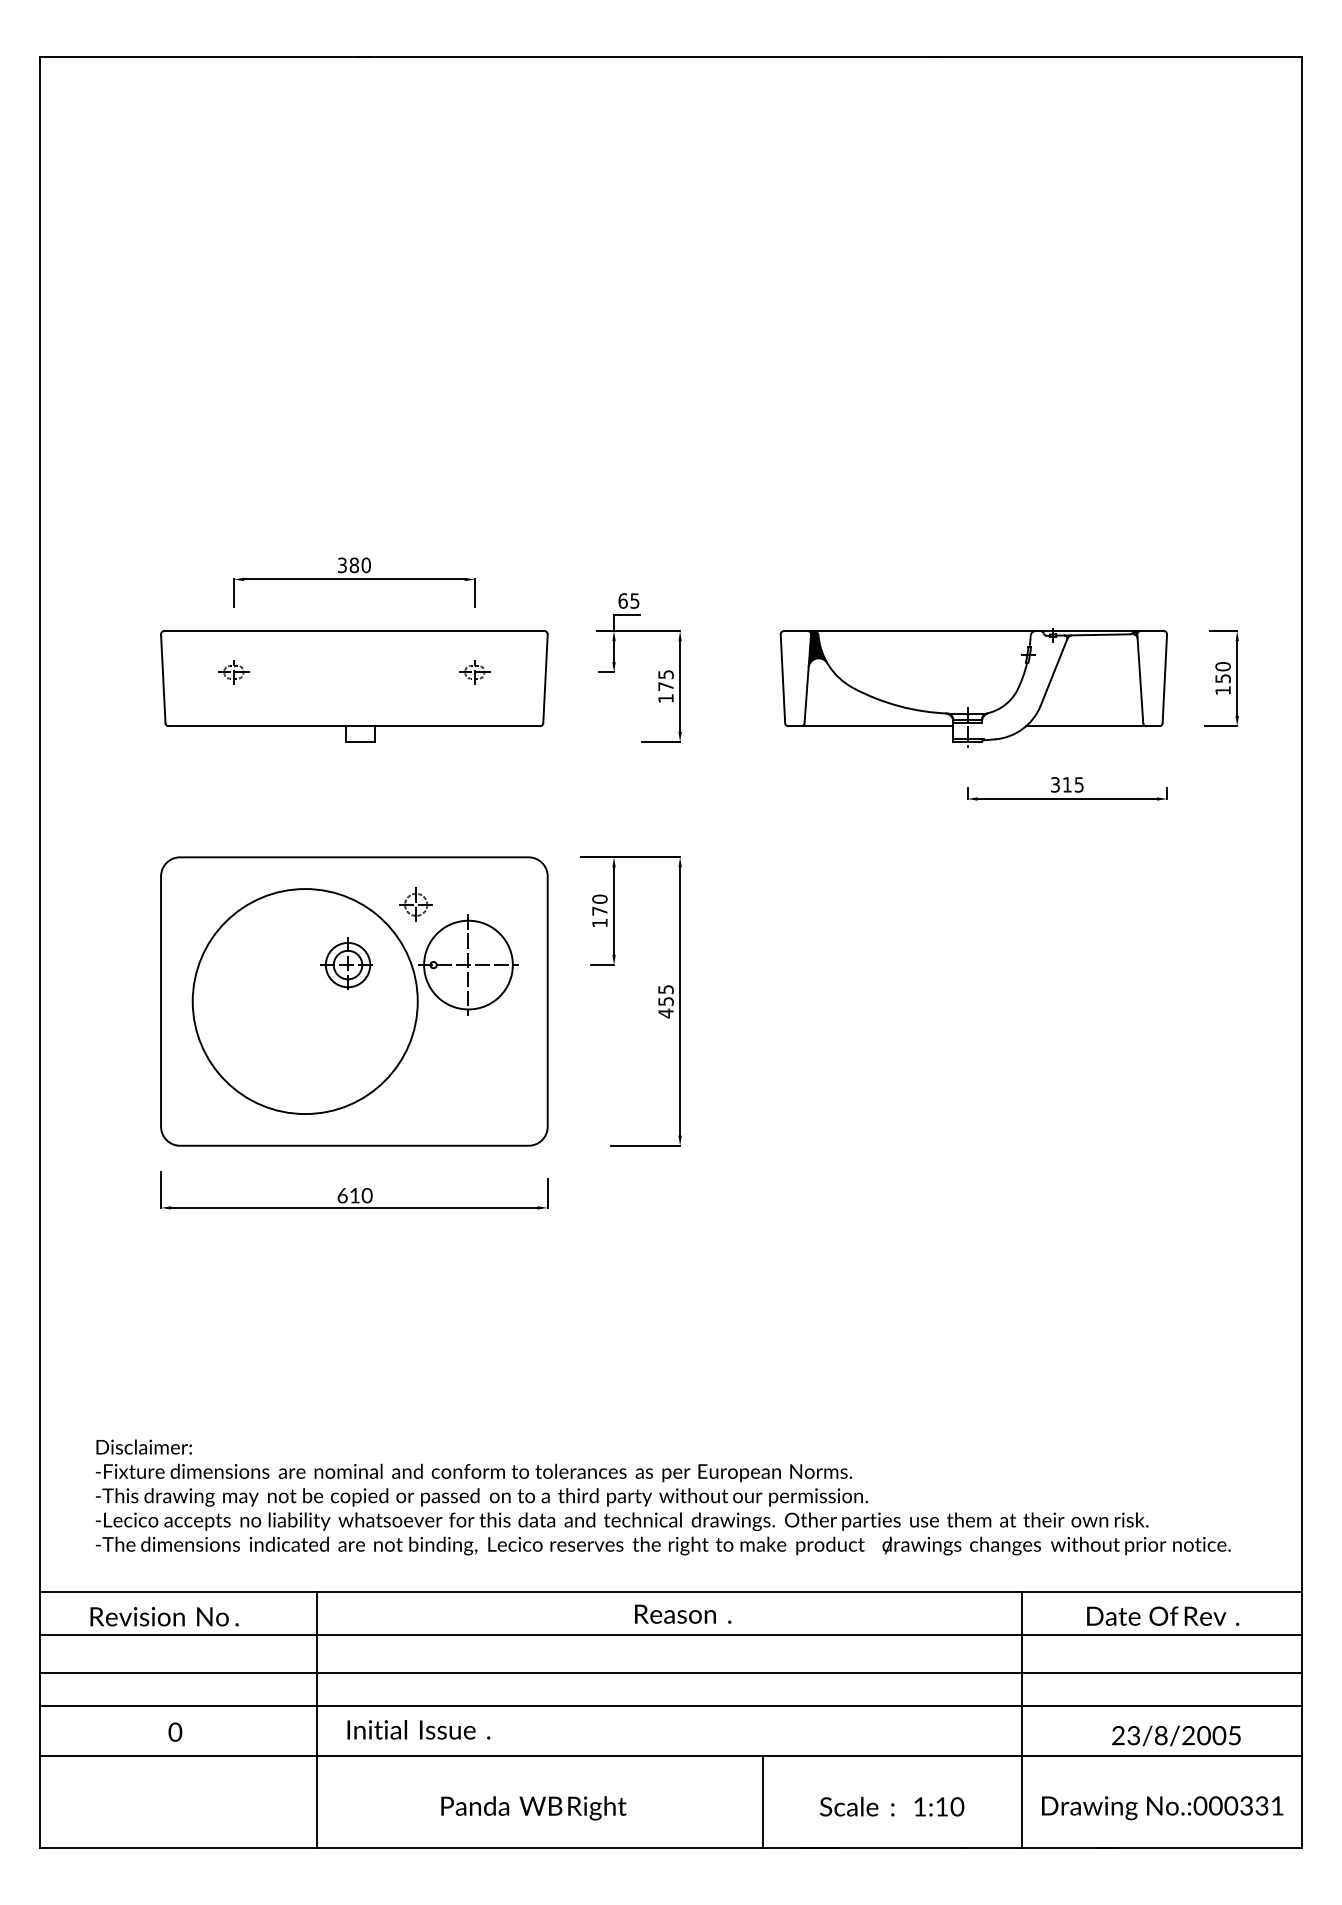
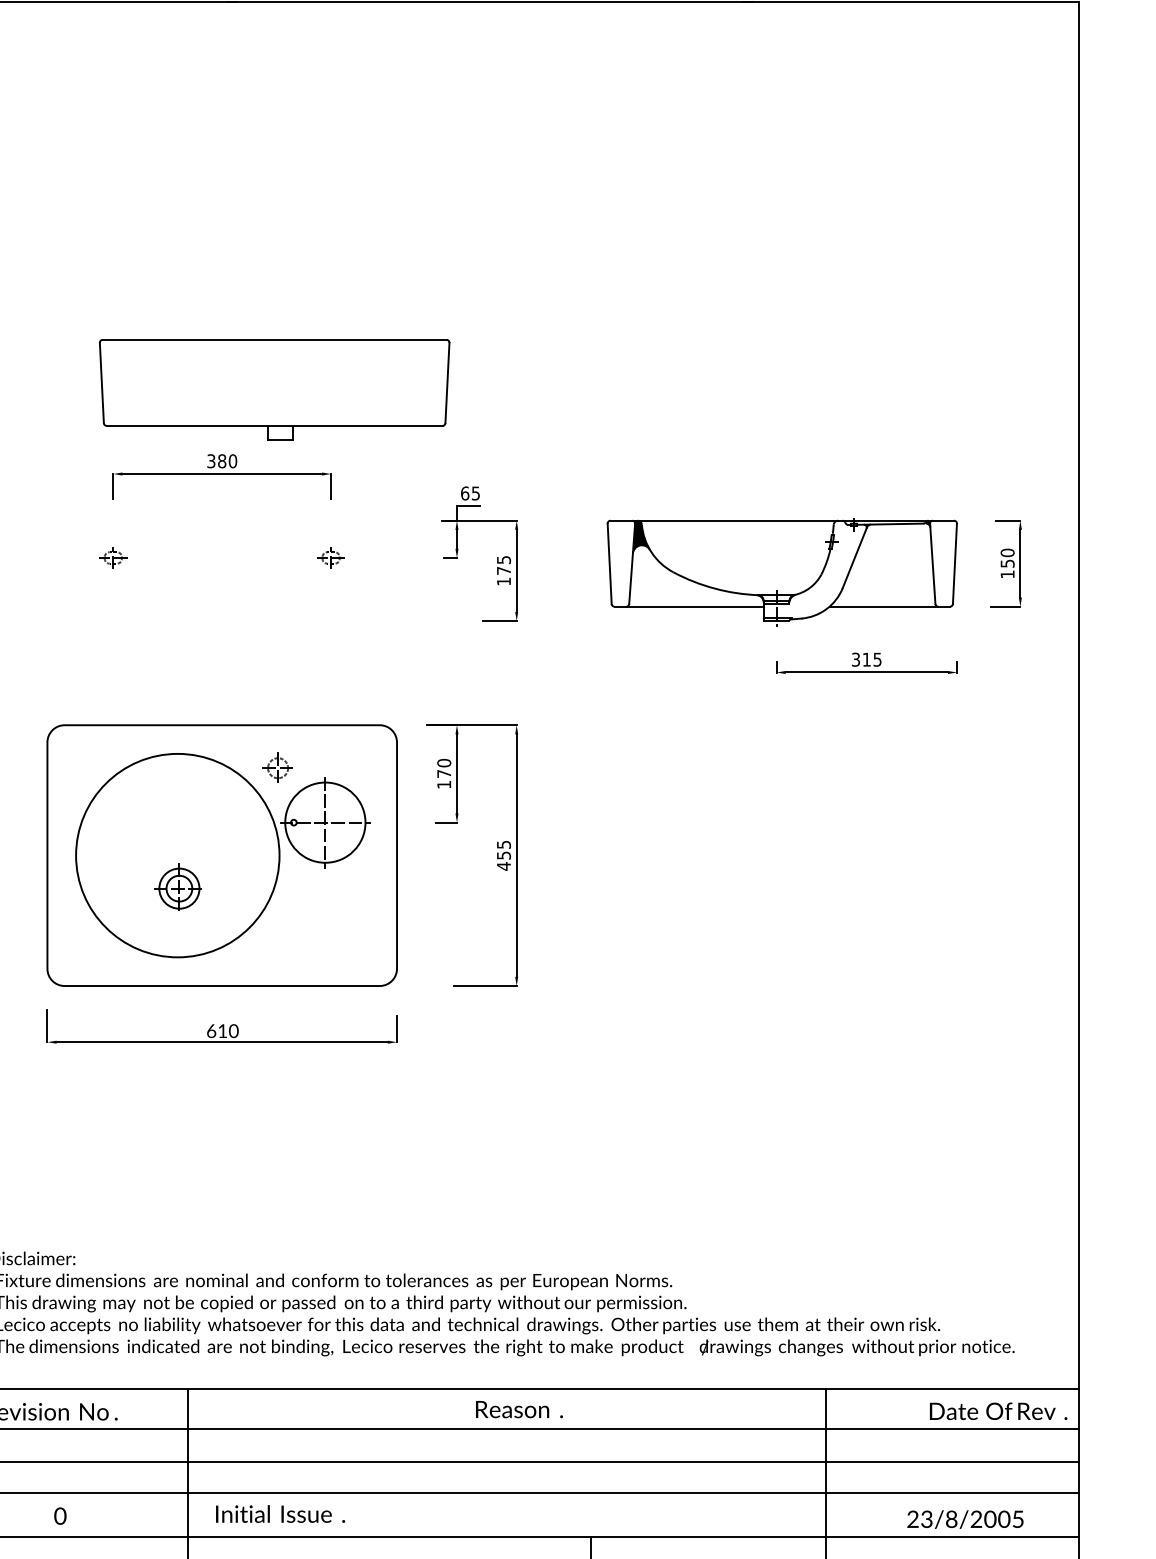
part: (354, 686) -> (274, 389), moved
part: (346, 963) -> (178, 887), moved
text: (1163, 1615) -> (998, 1410), moved

